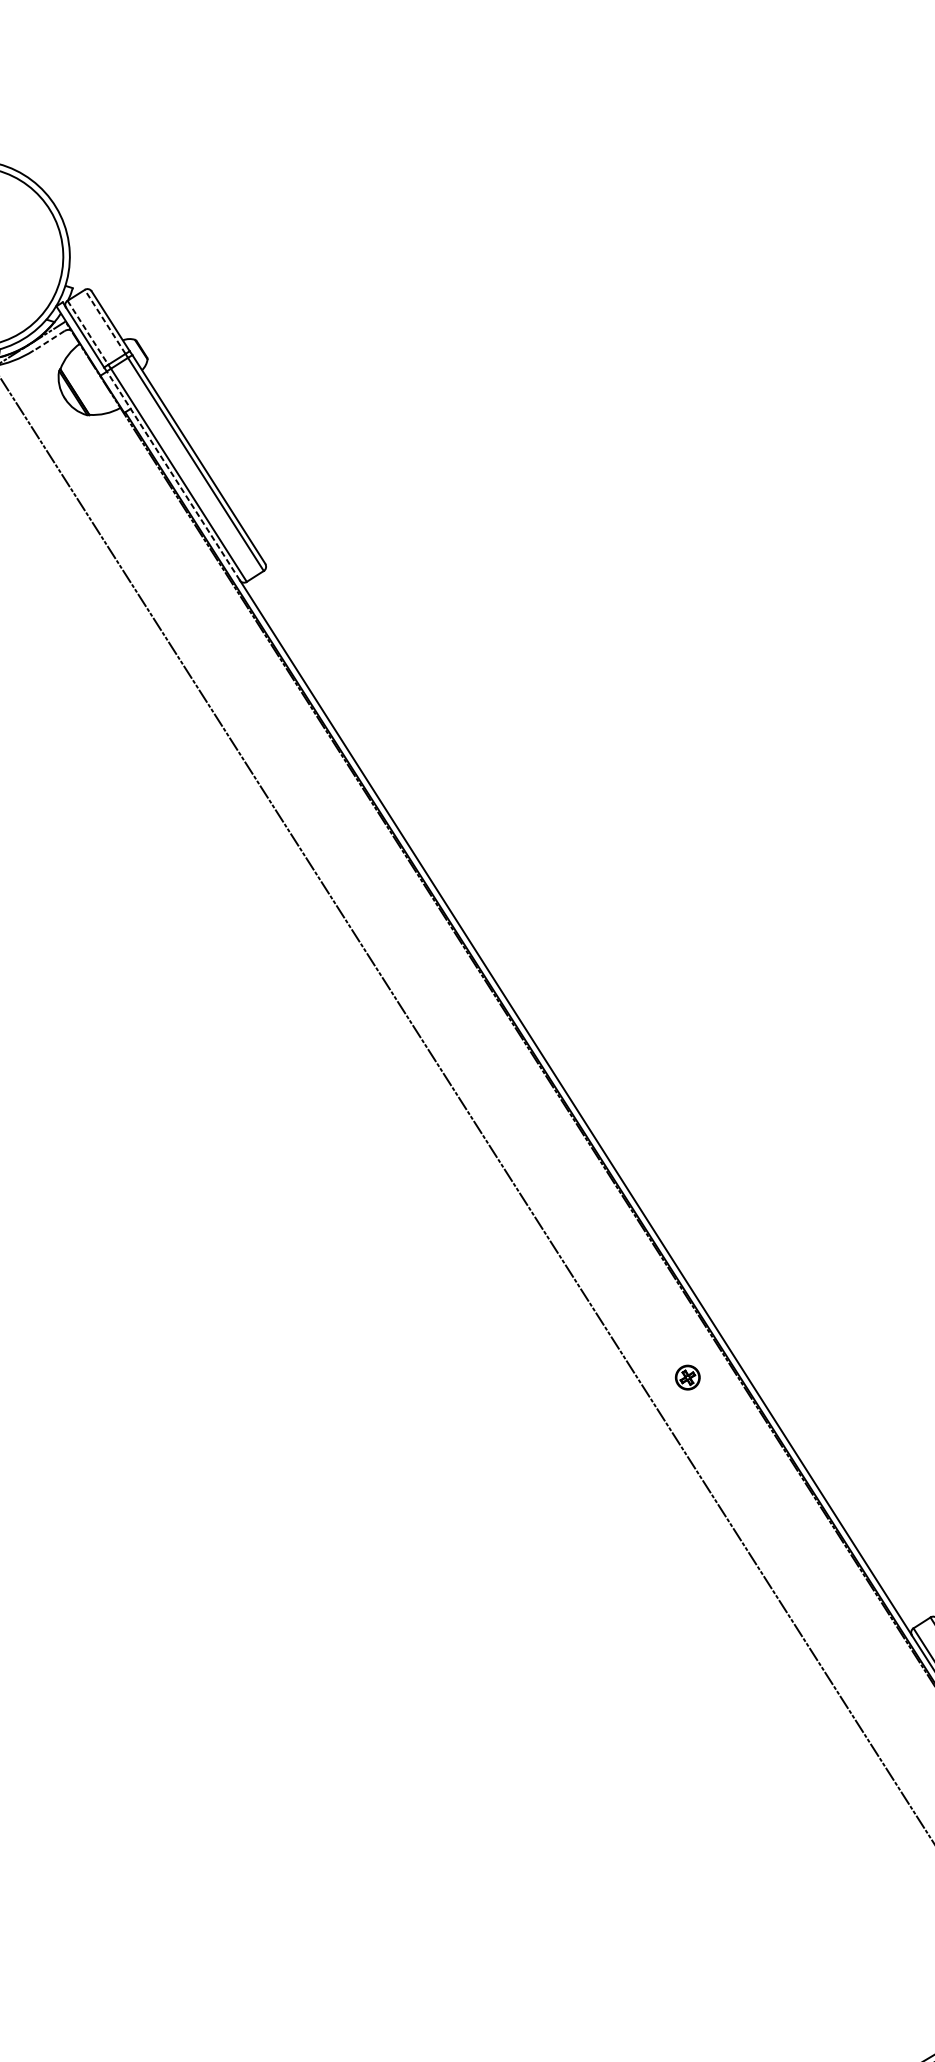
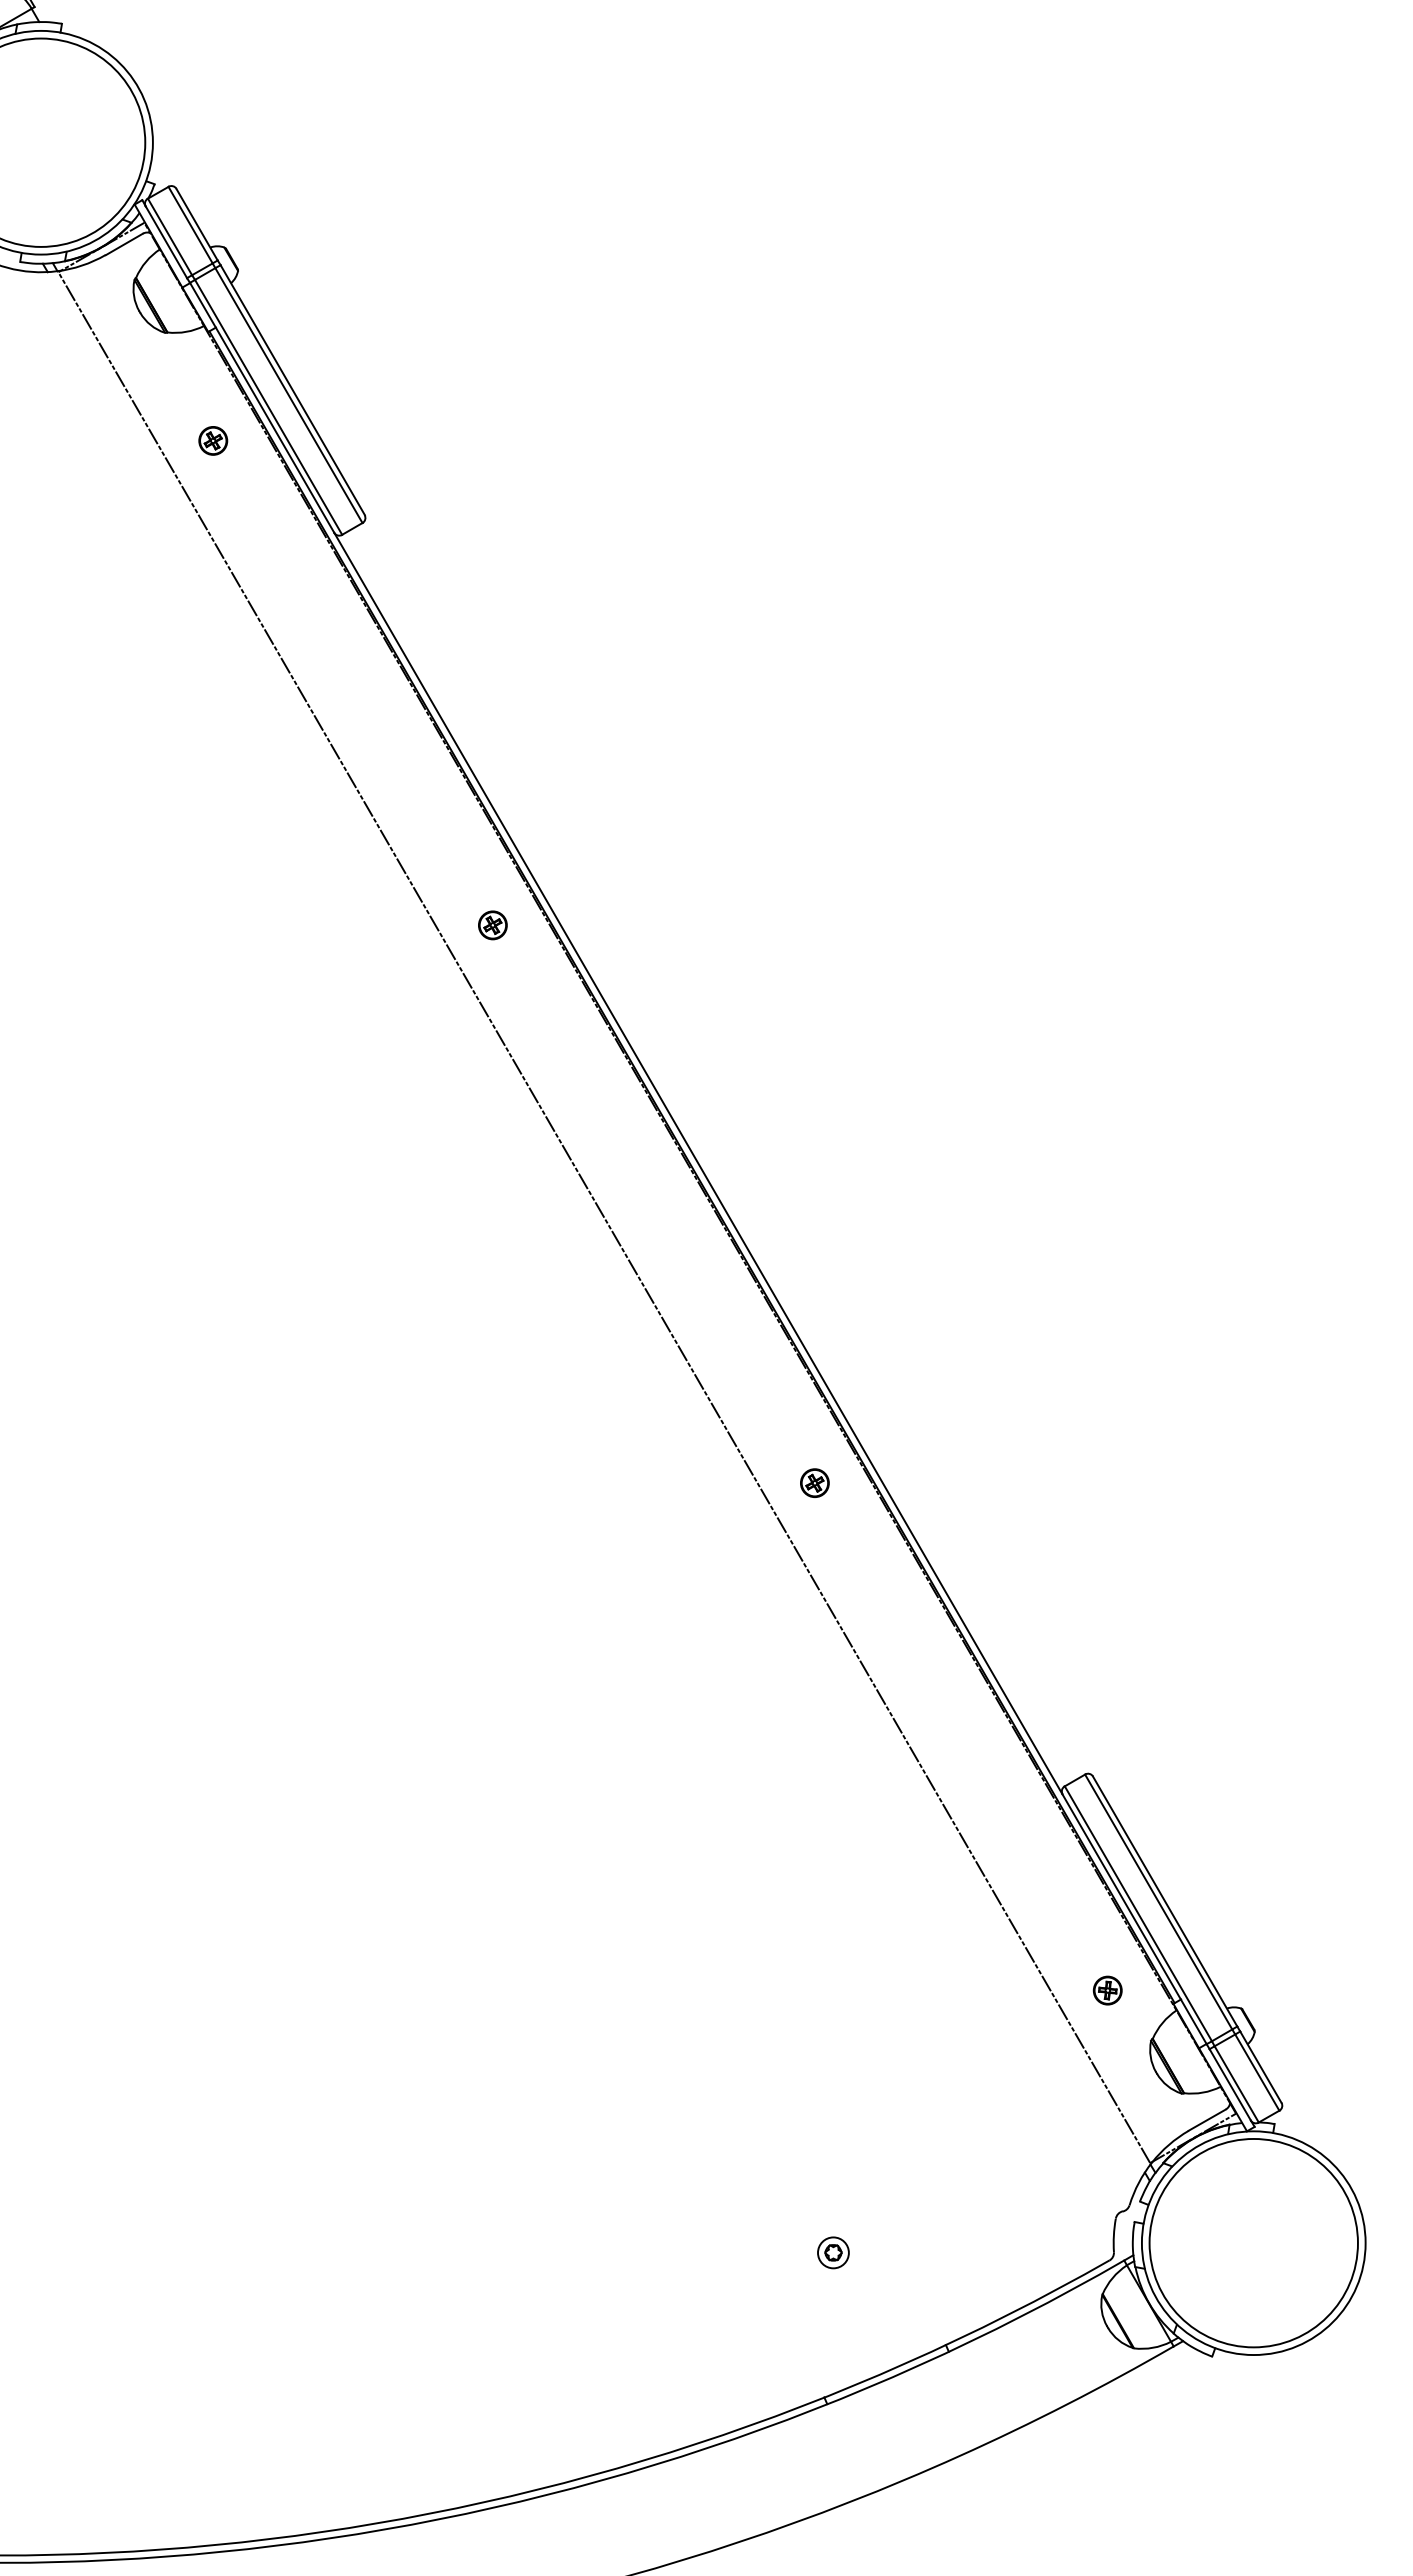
line: (105, 321) -> (190, 224), dashed -> solid
line: (88, 333) -> (170, 237), dashed -> solid
line: (48, 341) -> (123, 244), dashed -> solid
line: (172, 475) -> (261, 407), dashed -> solid
part: (132, 505) -> (213, 440), added
part: (390, 911) -> (492, 925), added
part: (732, 2036) -> (833, 2252), added

